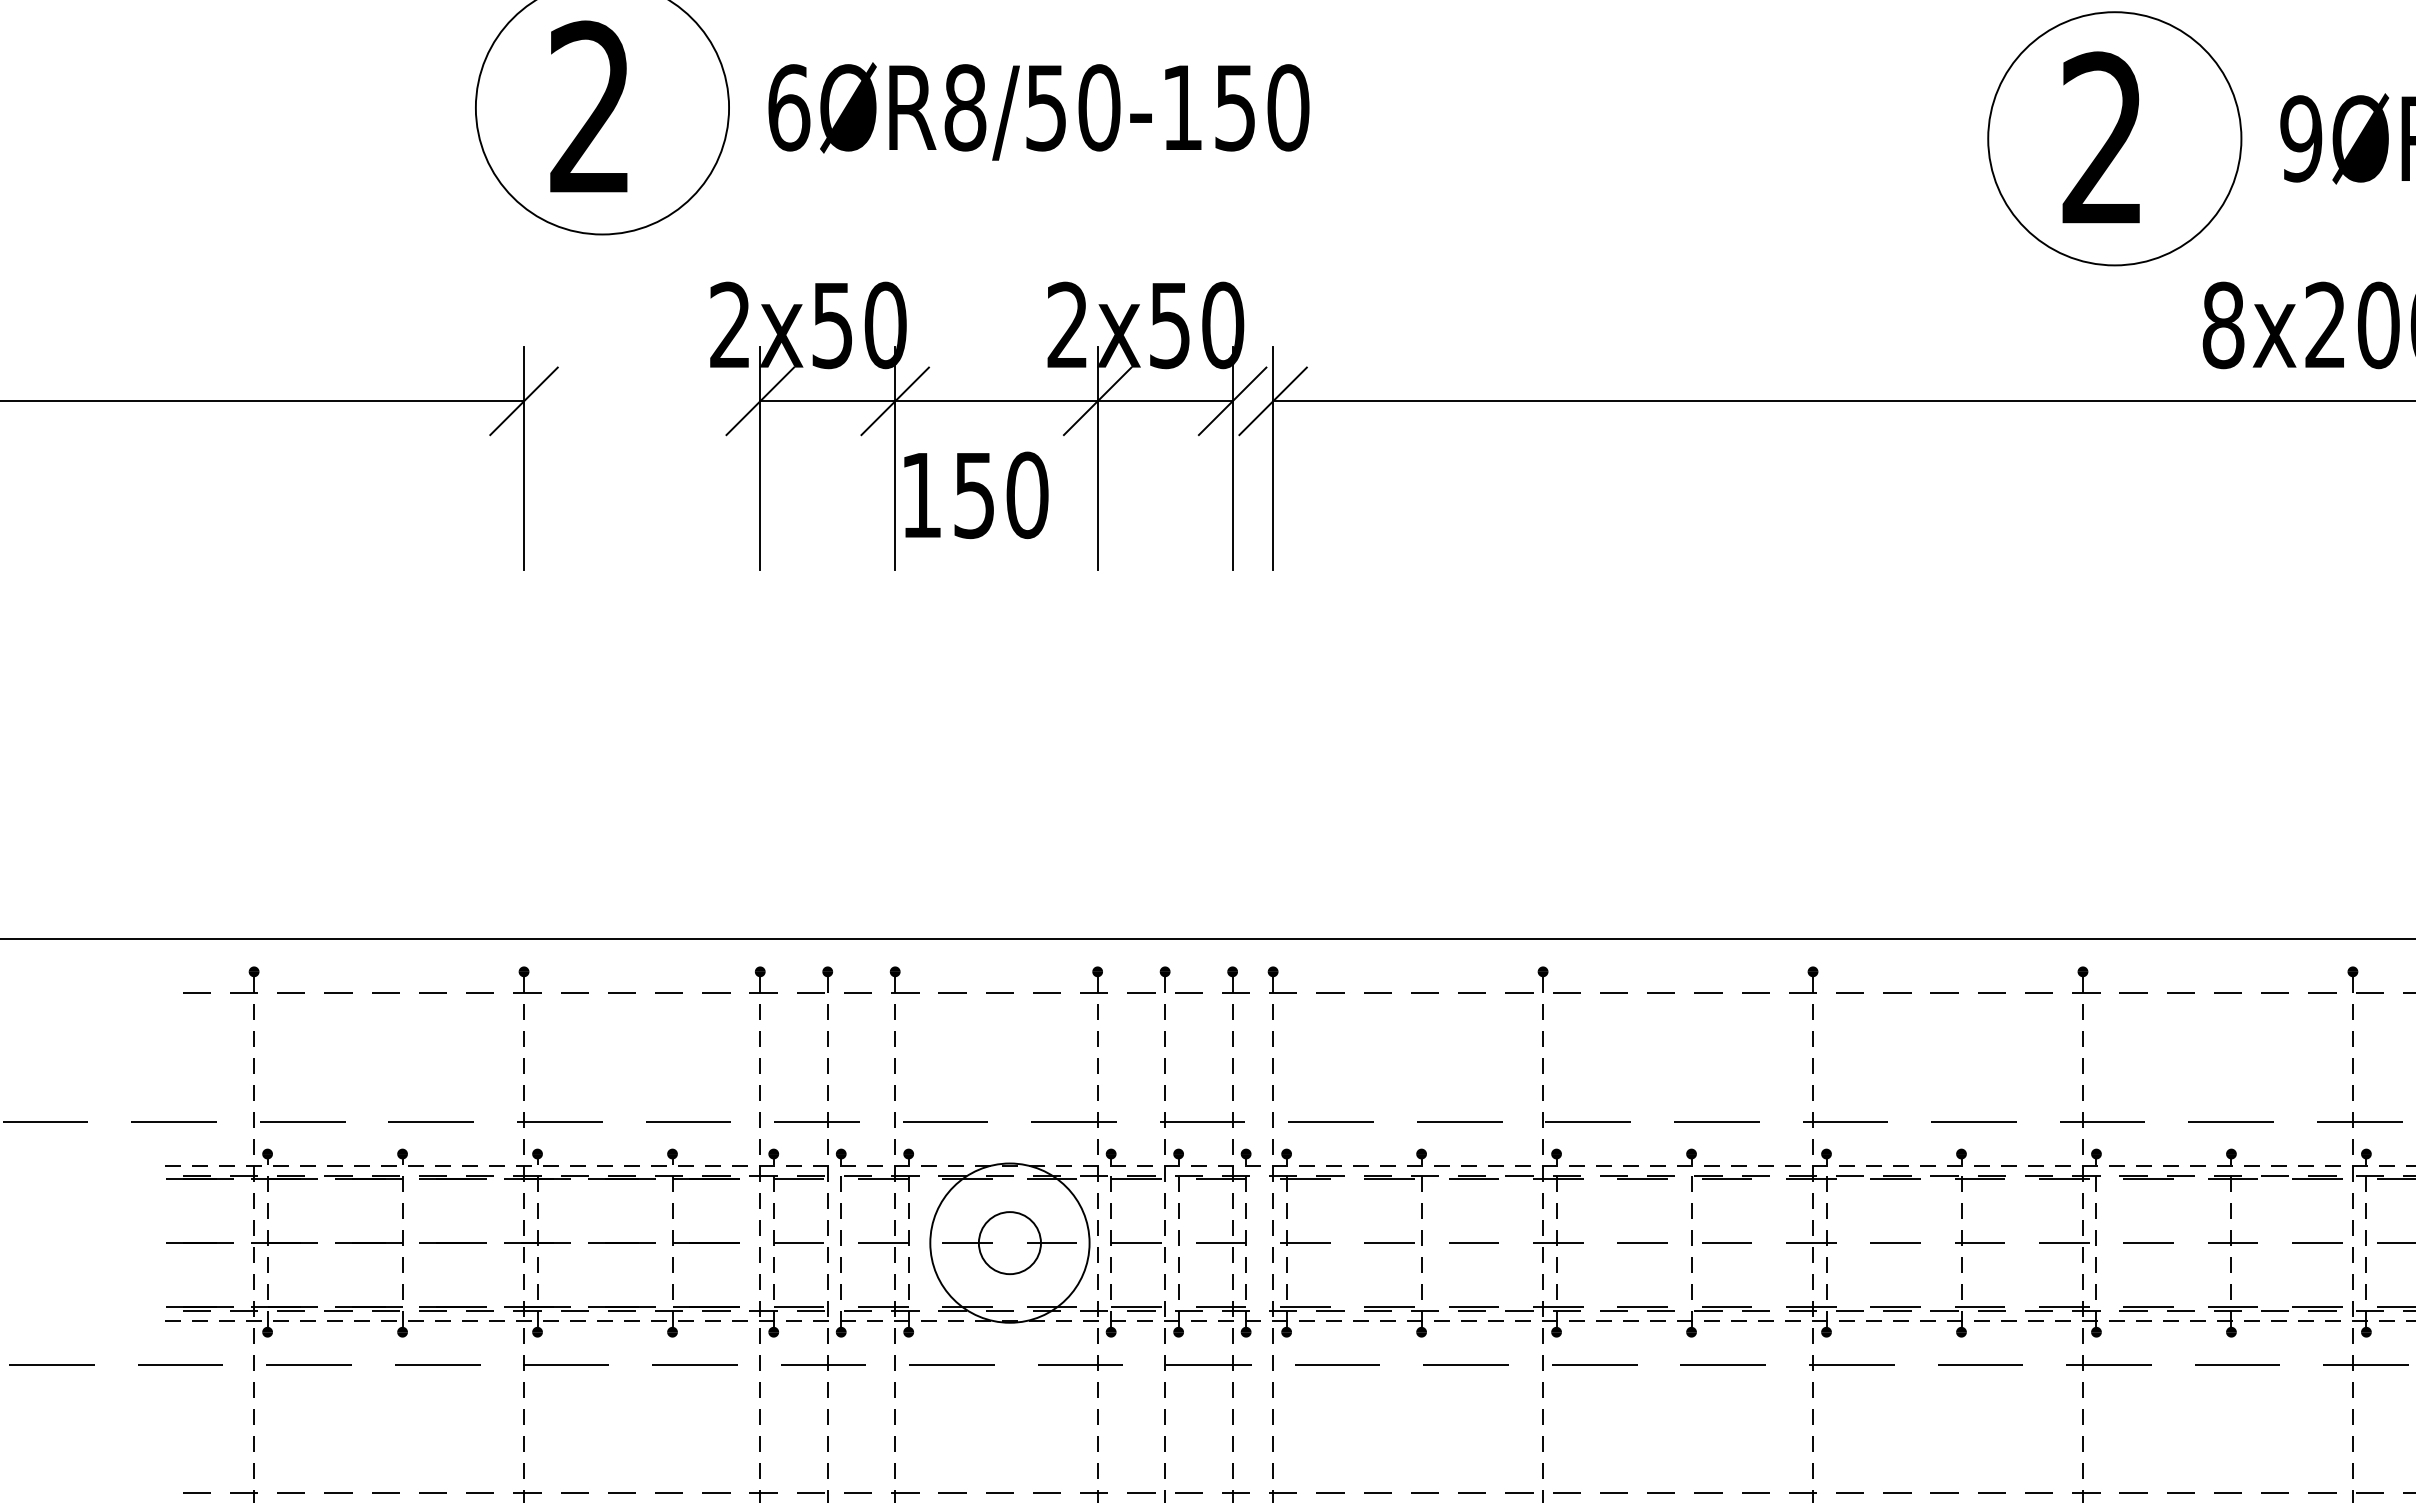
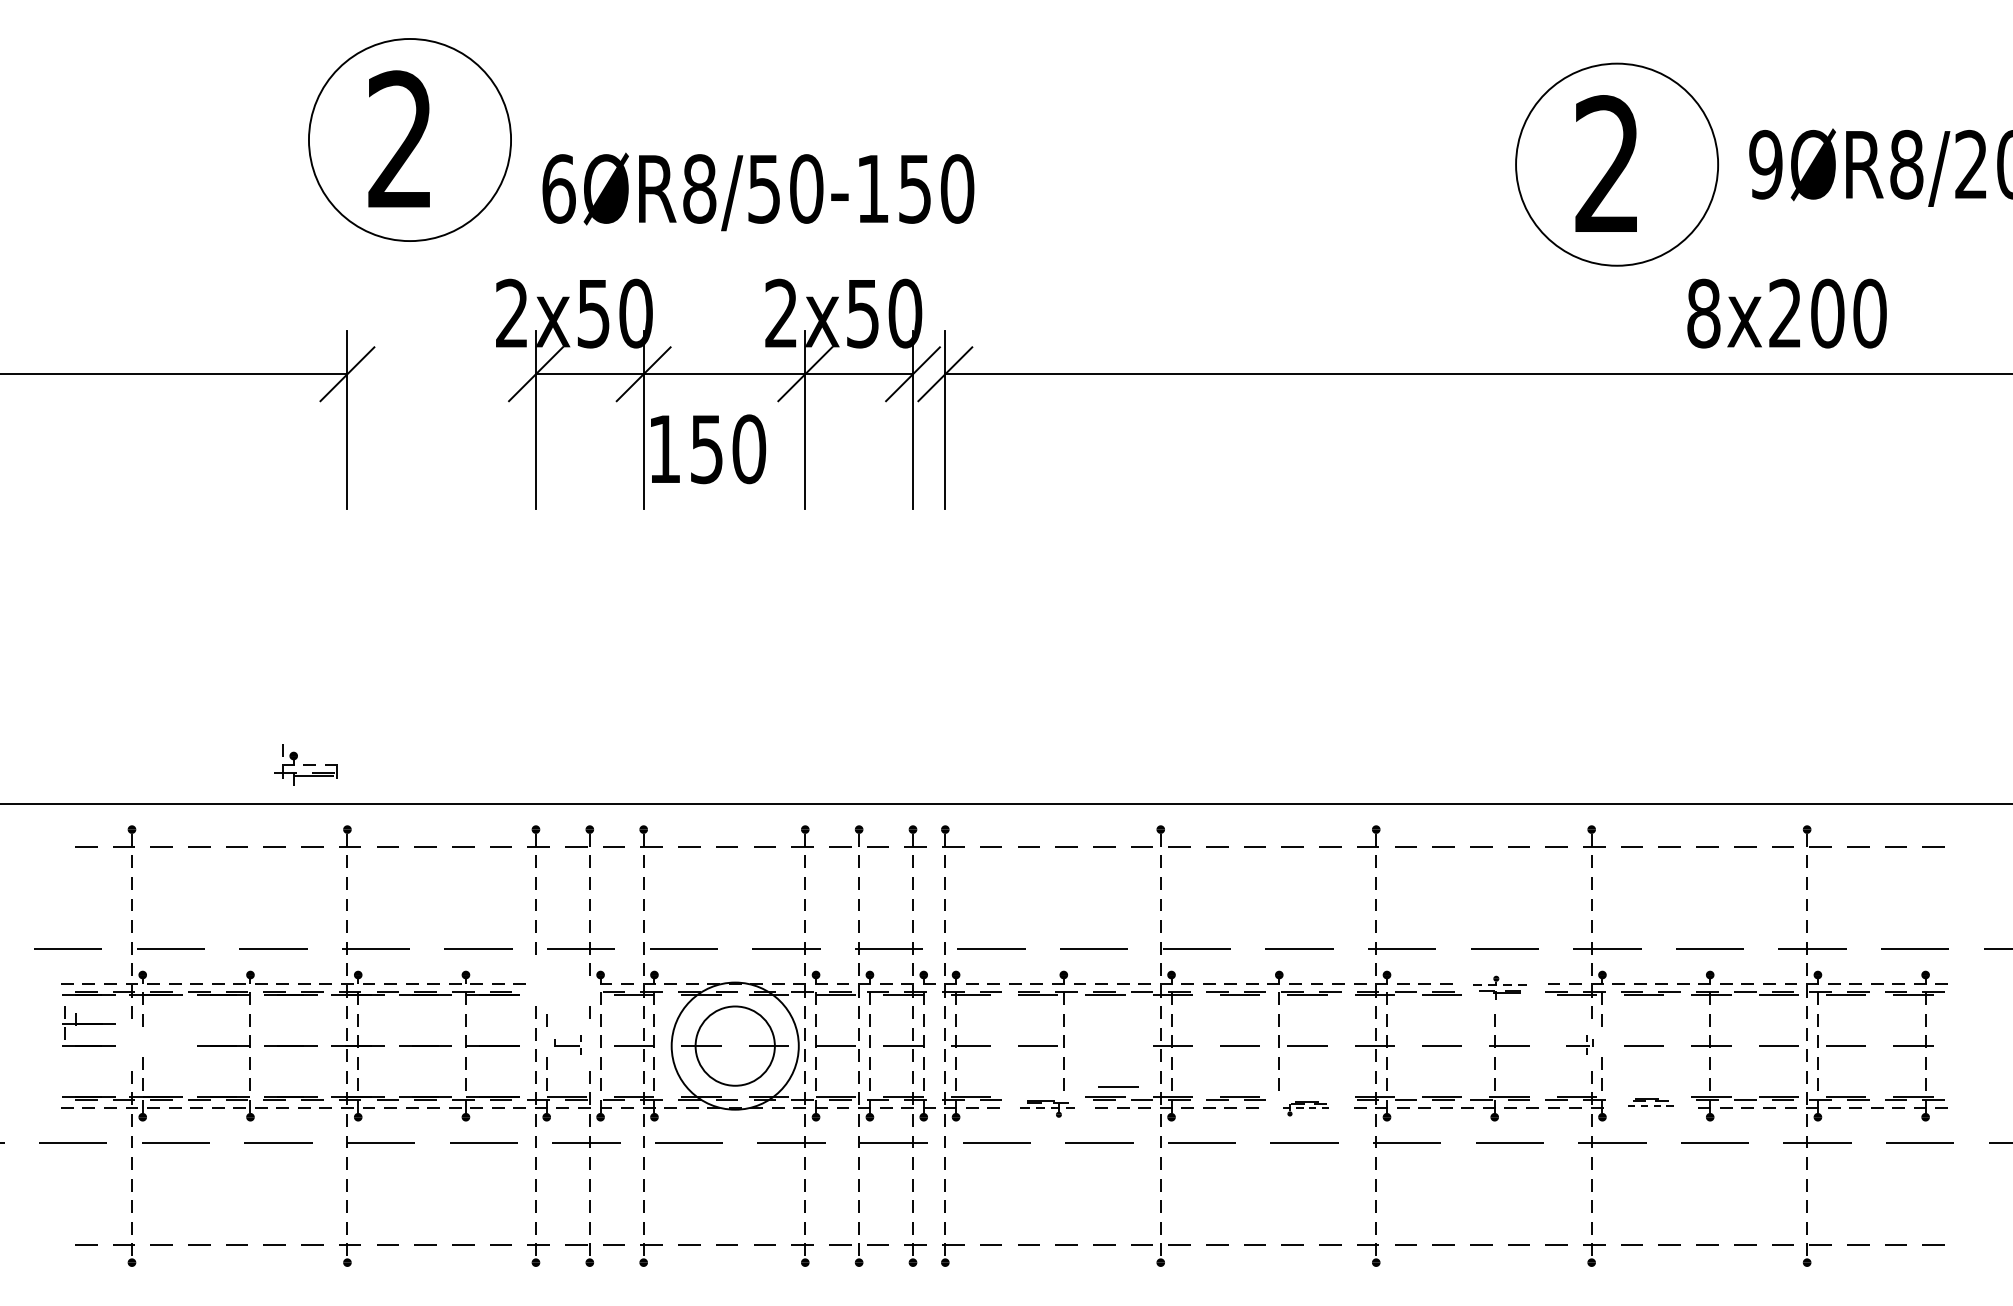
text: (1039, 110) -> (758, 191), moved
part: (788, 1164) -> (305, 764), moved
part: (1967, 1169) -> (1499, 987), size x0.7
part: (283, 1241) -> (88, 1022), moved
part: (801, 1241) -> (568, 1044), size x0.6
part: (2067, 1241) -> (1579, 1044), size x0.6
circle: (1010, 1242) -> (735, 1045), size x1.6
line: (1473, 1242) -> (1118, 1086), moved
part: (2156, 1313) -> (1650, 1102), size x0.6
part: (1401, 1321) -> (1047, 1108), size x0.7
part: (1724, 1321) -> (1305, 1108), size x0.6

